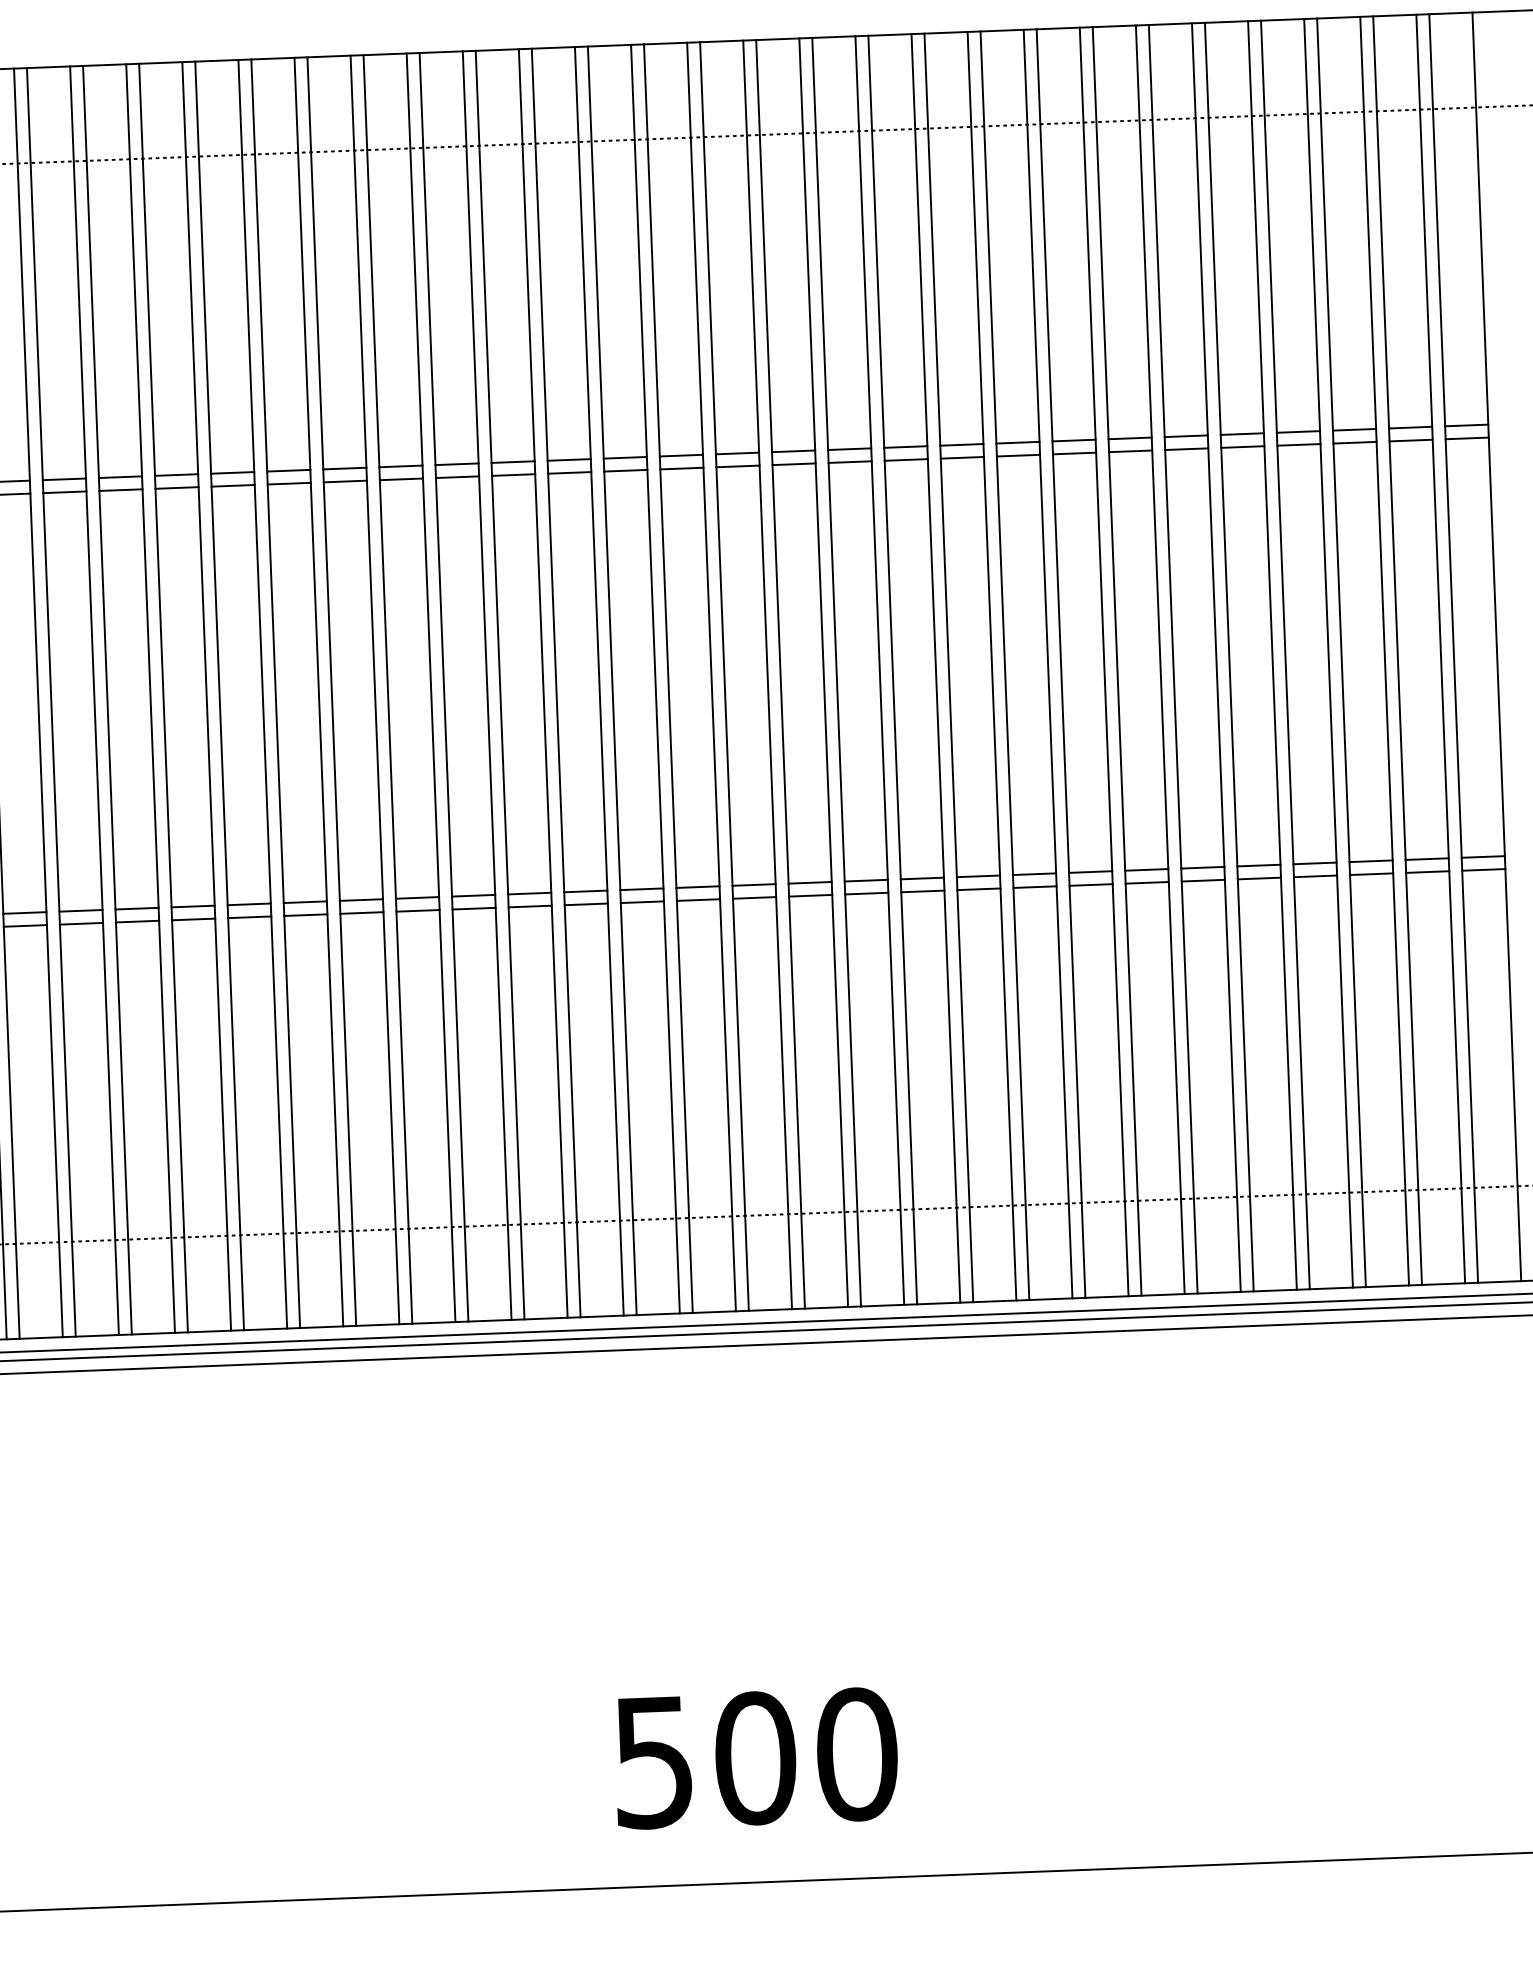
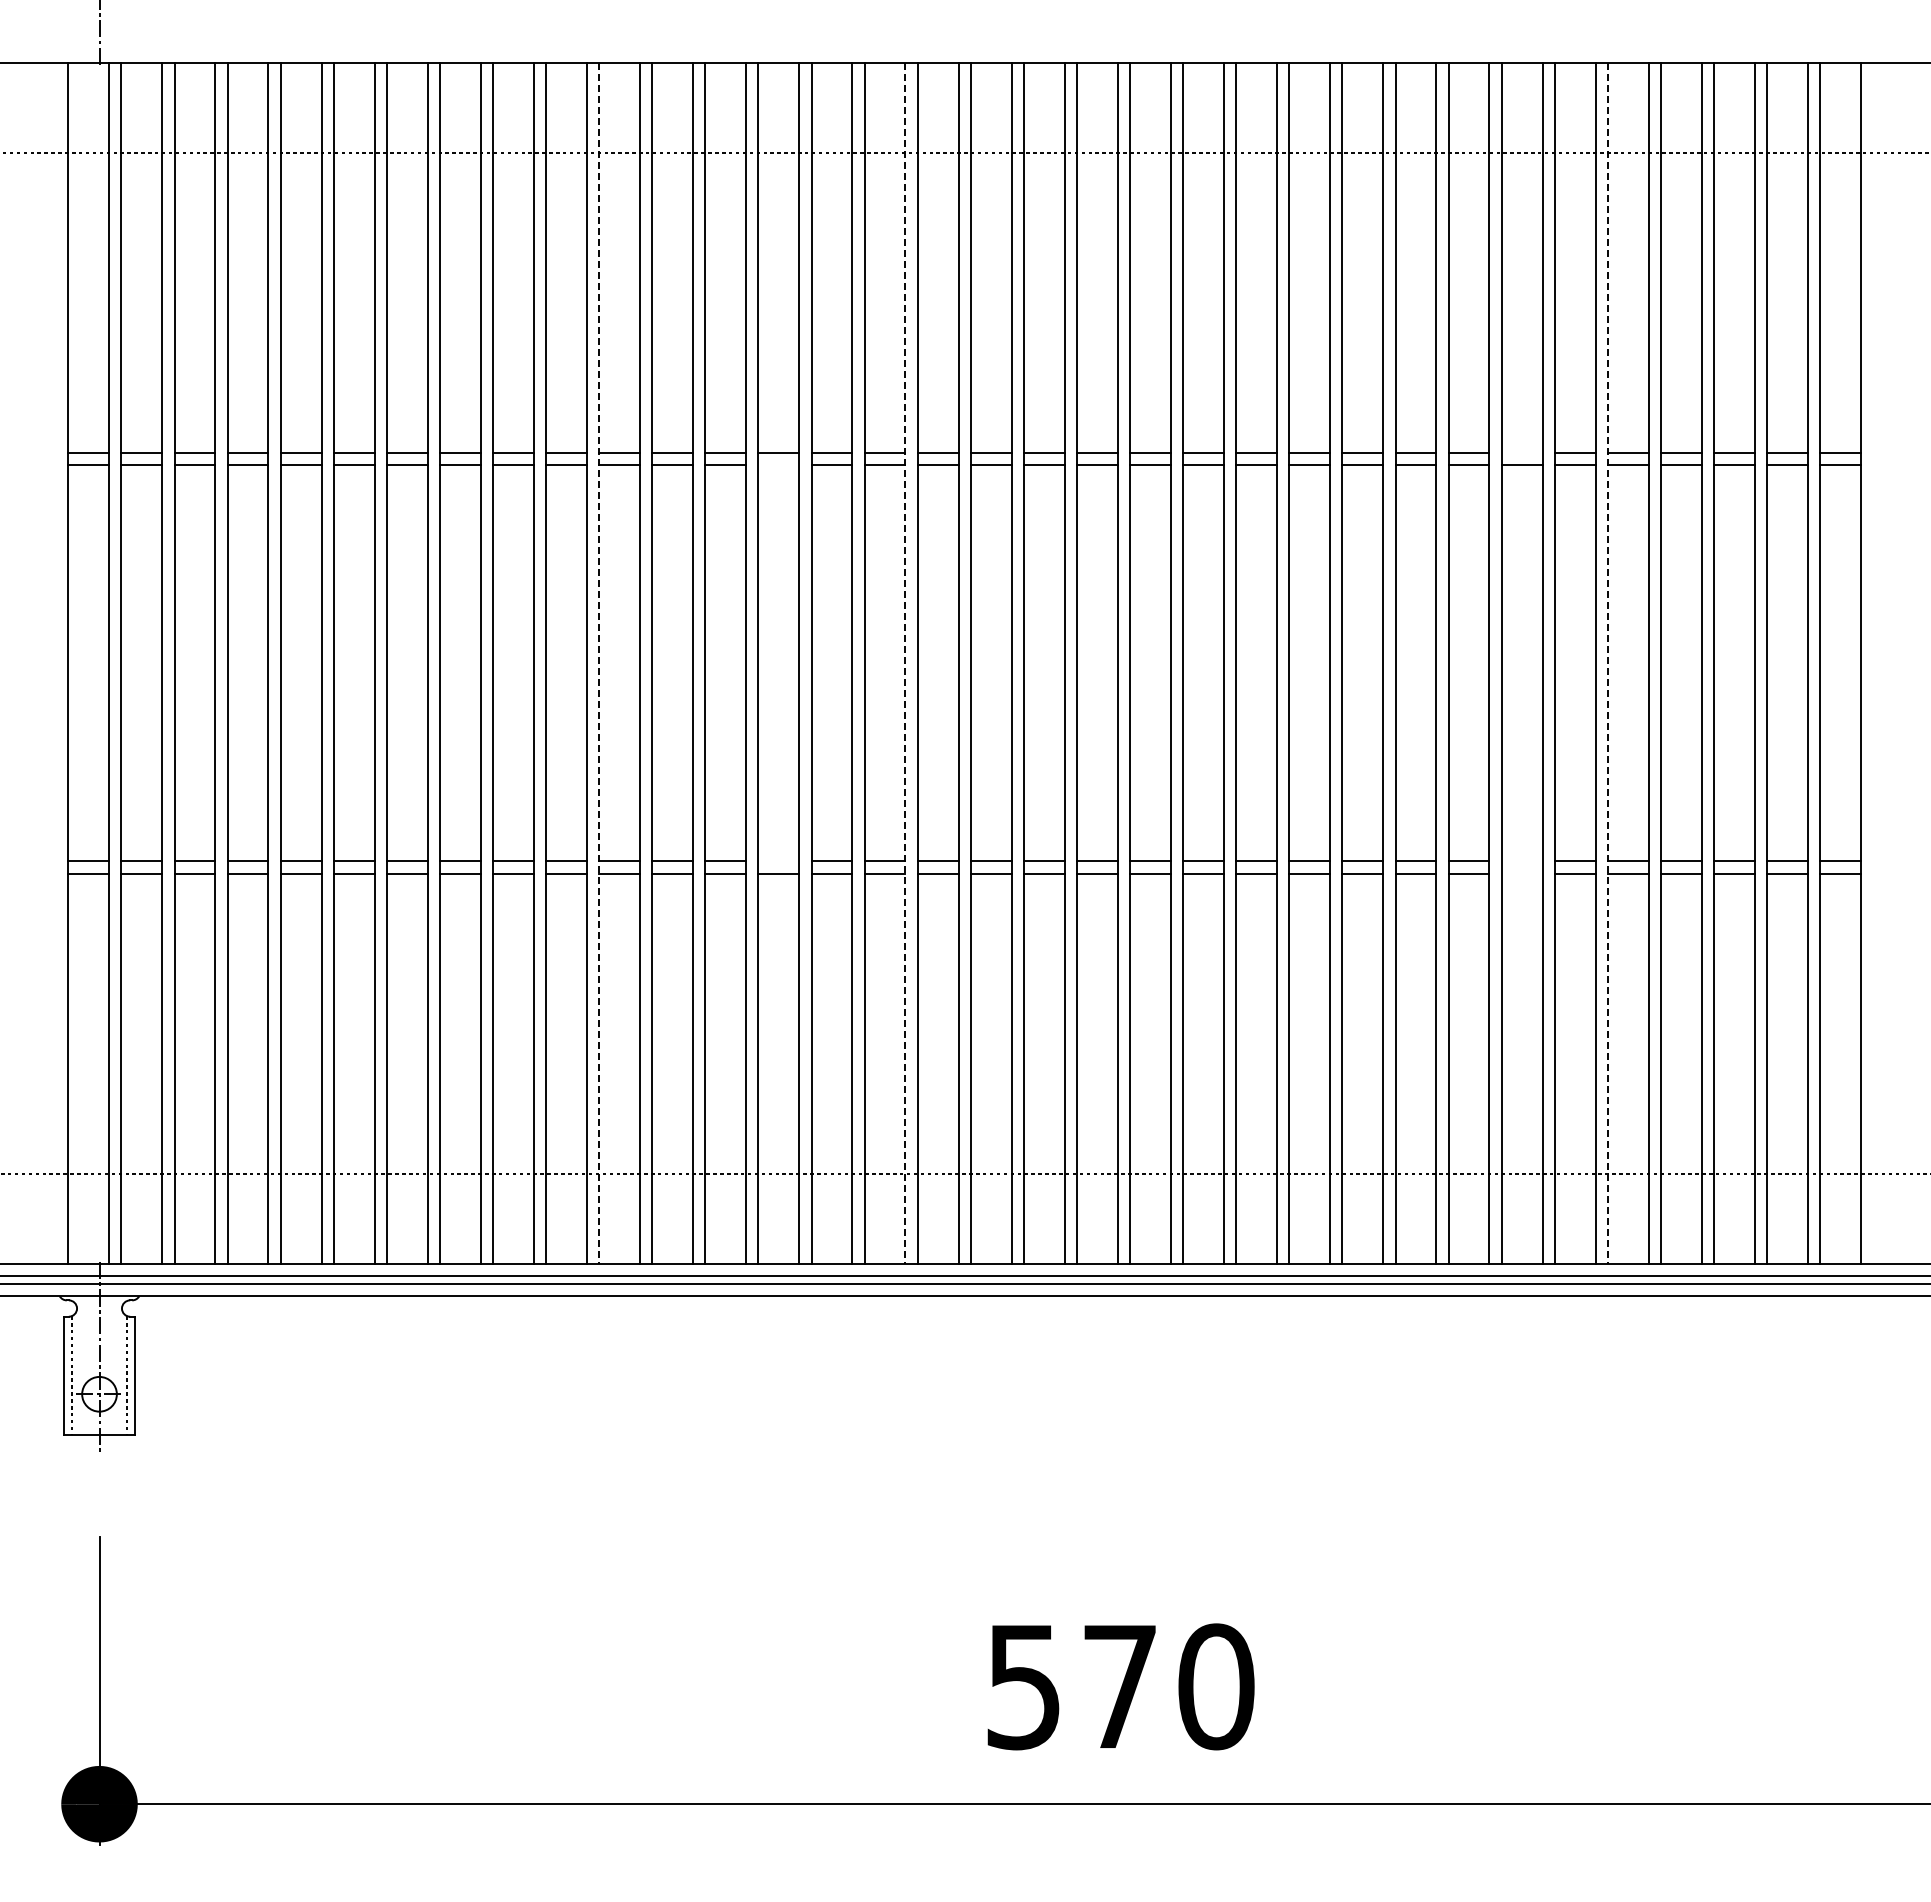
line: (1129, 438) -> (1521, 453), removed
line: (344, 481) -> (778, 465), removed
line: (1228, 657) -> (1607, 663), solid -> dashed
line: (487, 685) -> (905, 663), solid -> dashed
line: (163, 698) -> (599, 663), solid -> dashed
line: (1146, 870) -> (1521, 861), removed
line: (1146, 882) -> (1521, 873), removed
line: (361, 900) -> (778, 861), removed
text: (755, 1758) -> (1120, 1686), 500 -> 570

